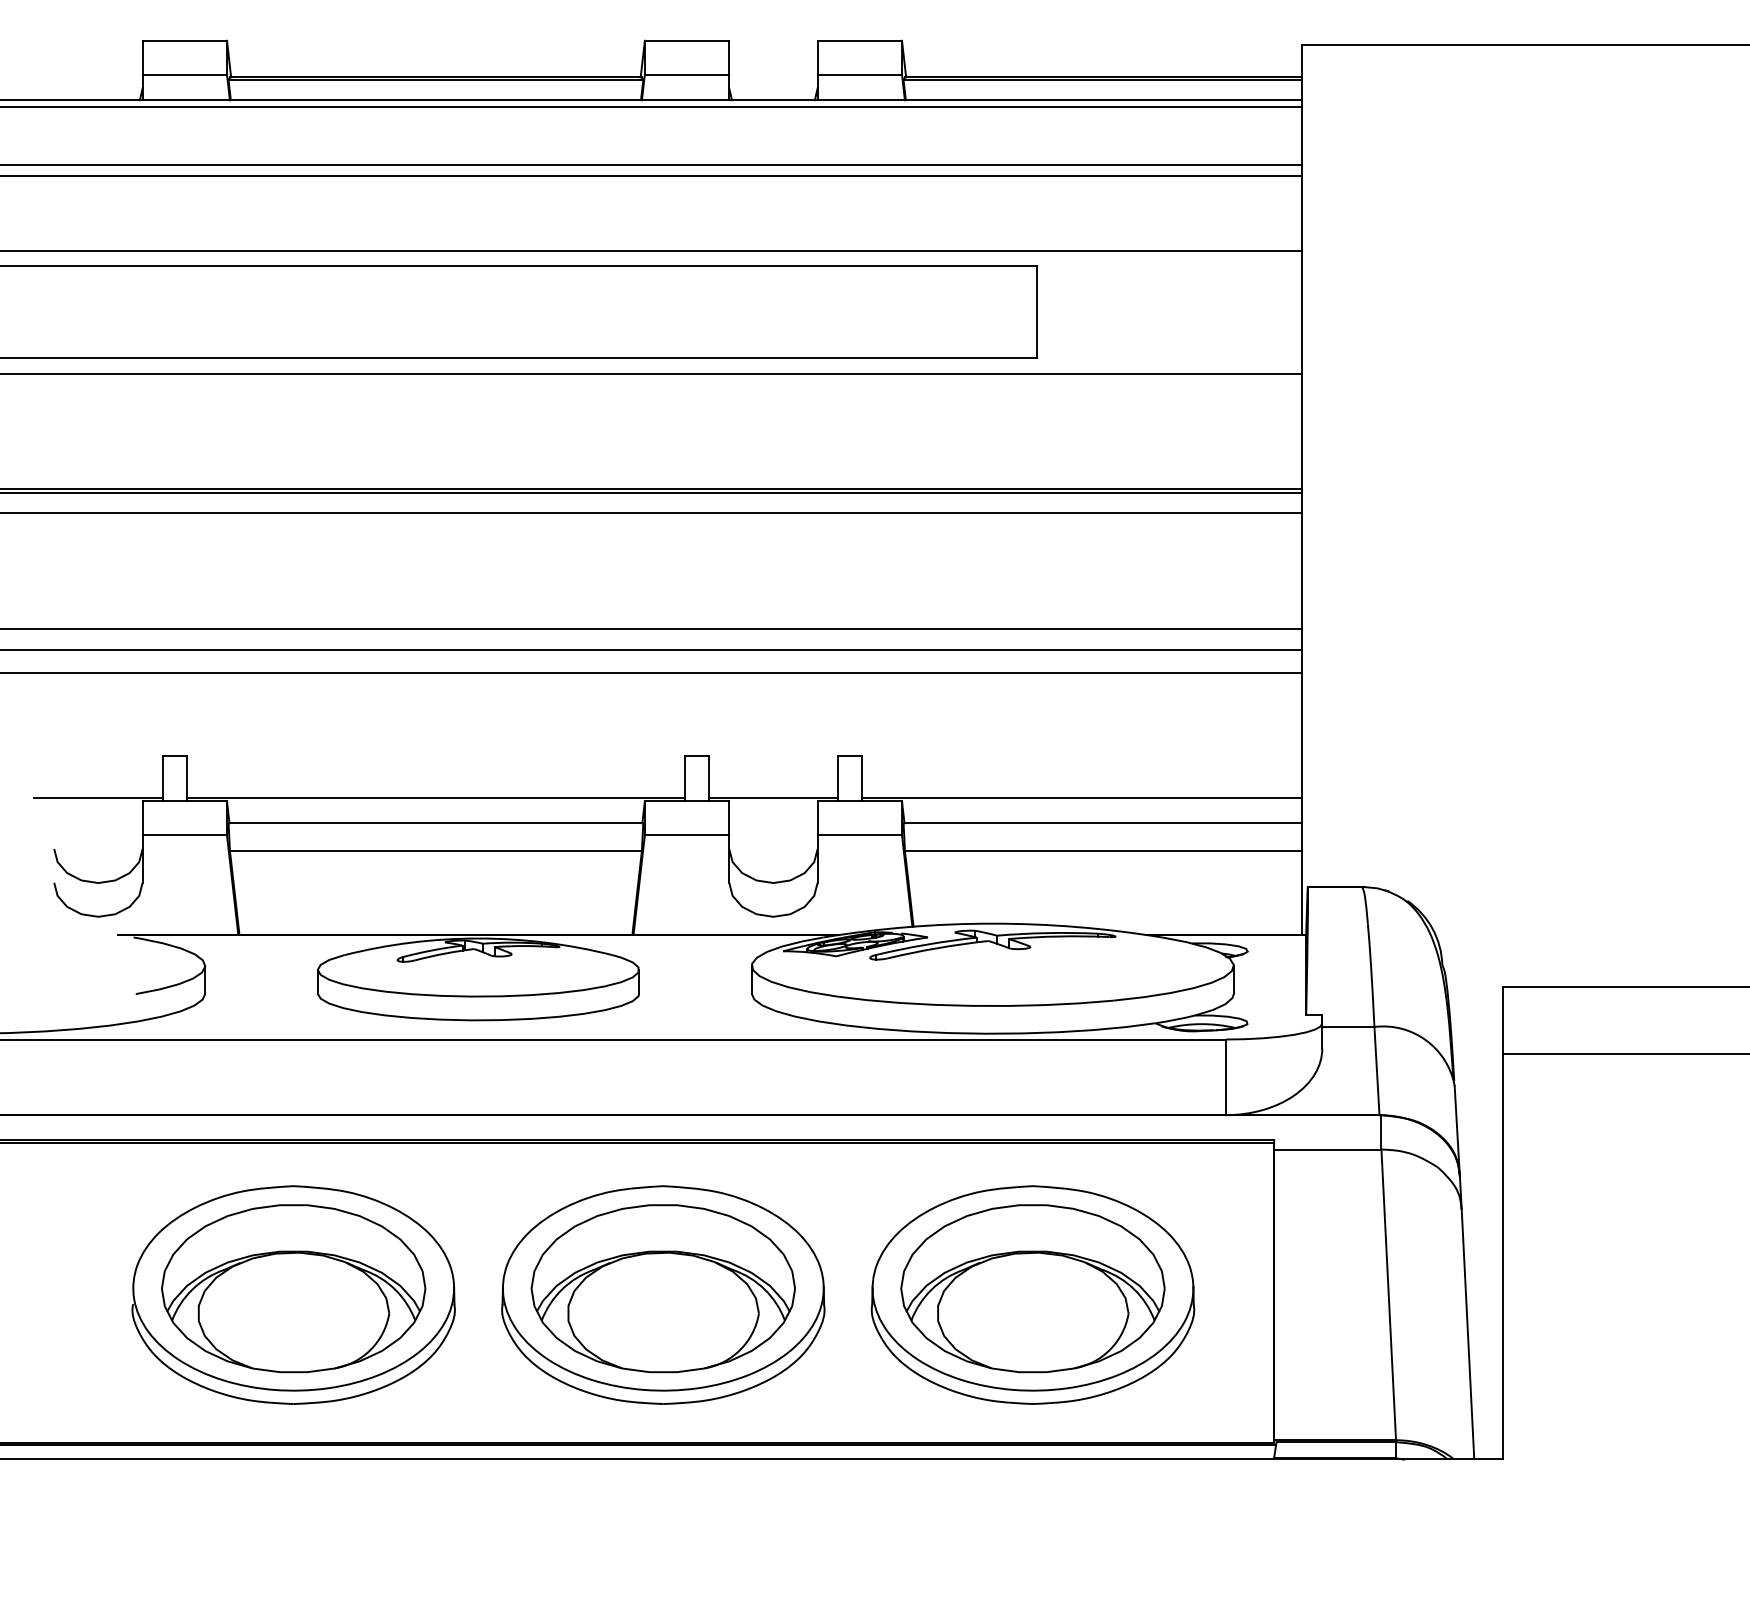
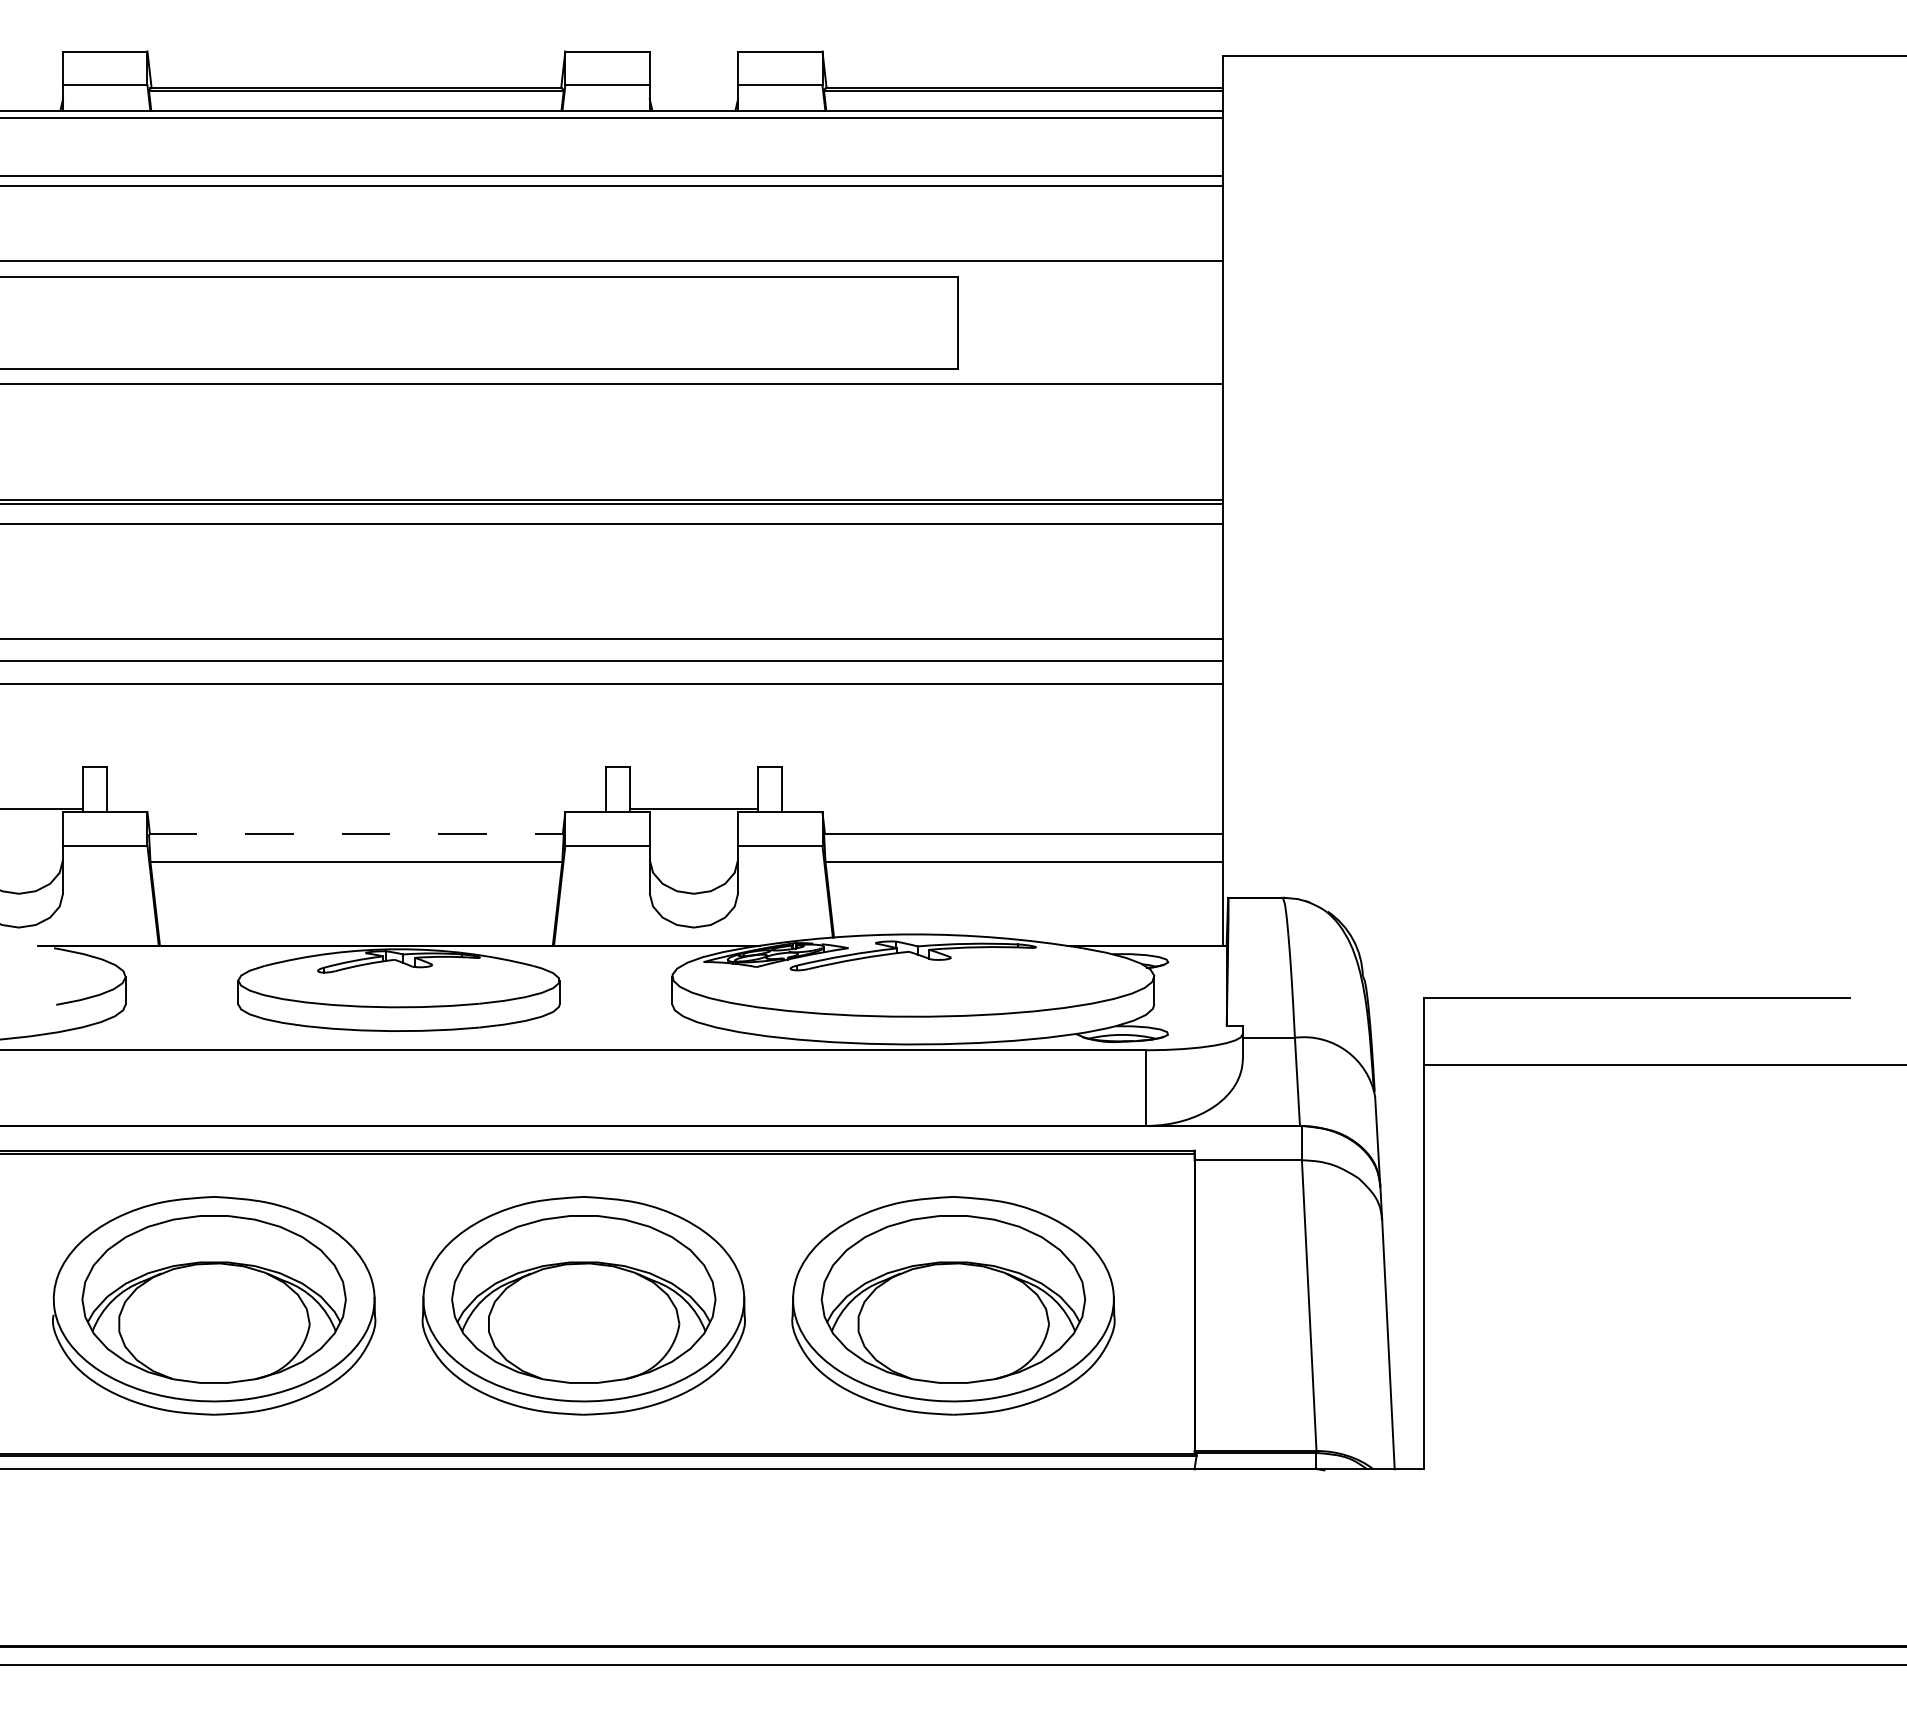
line: (436, 797) -> (356, 808), removed
line: (1082, 797) -> (1002, 808), removed
line: (436, 823) -> (356, 834), solid -> dashed

